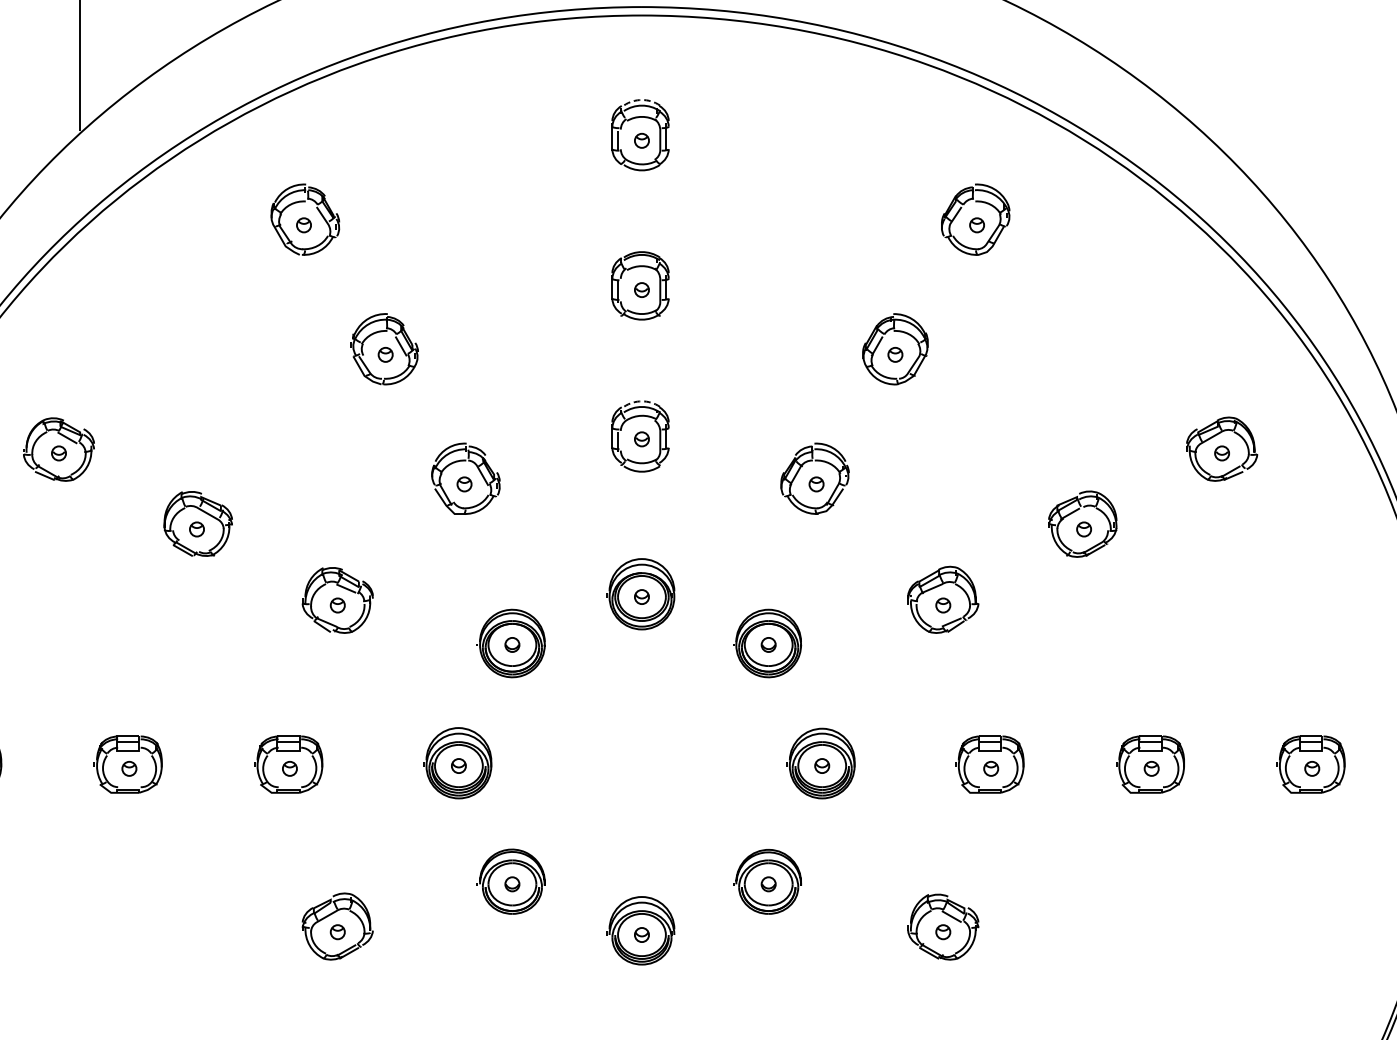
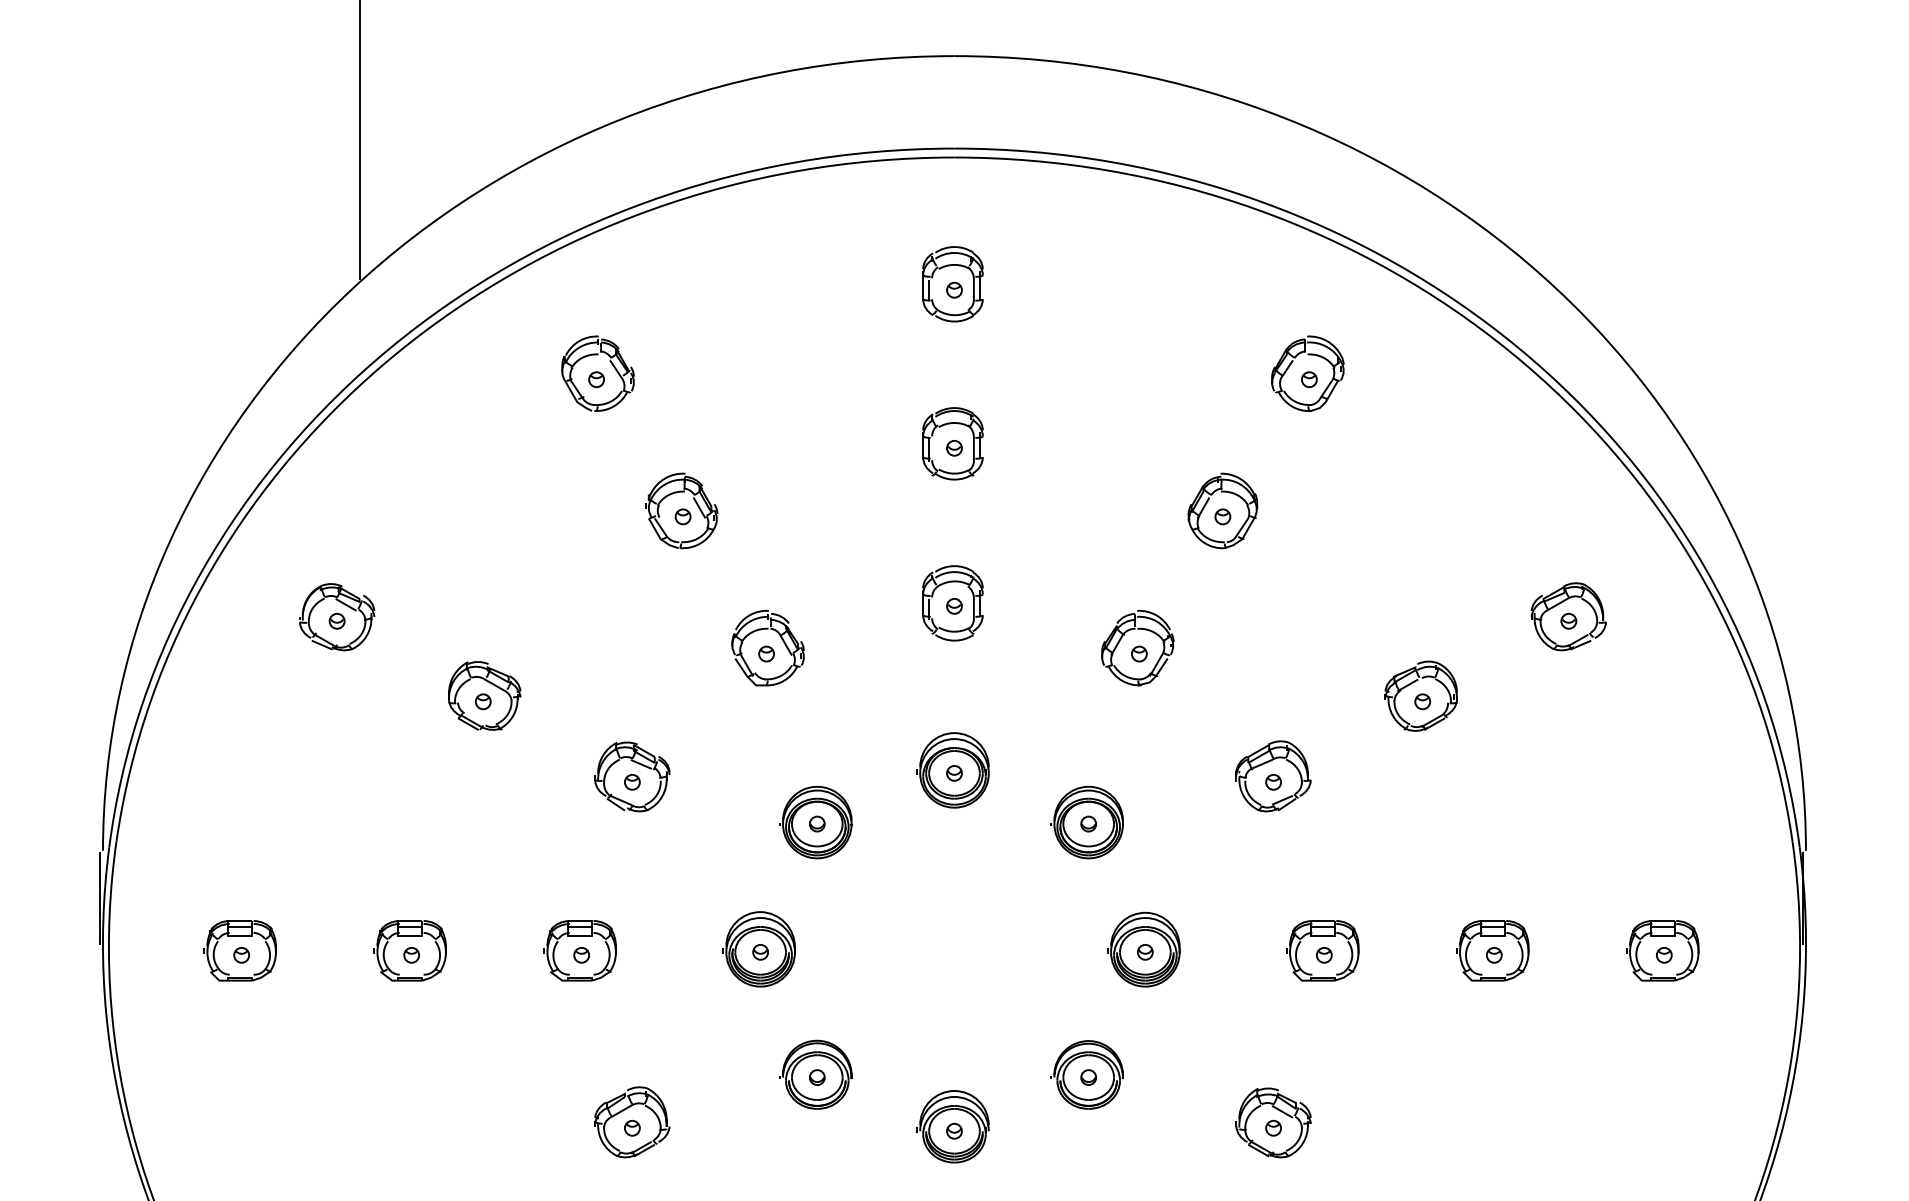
arc: (641, 100) -> (954, 247), dashed -> solid
arc: (641, 401) -> (954, 566), dashed -> solid

